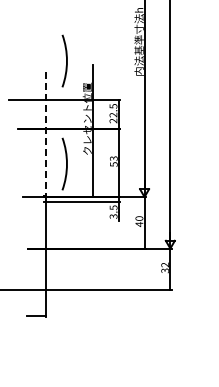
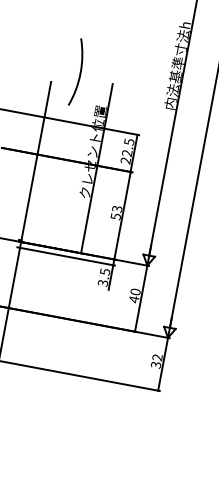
line: (45, 134) -> (35, 161), dashed -> solid
arc: (66, 163) -> (55, 204), removed

